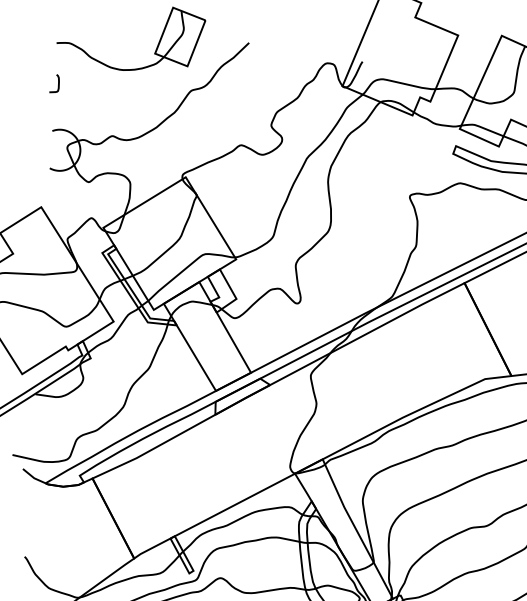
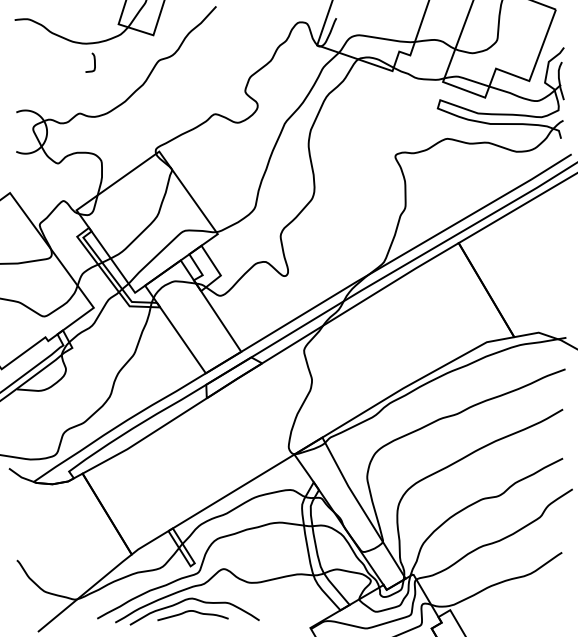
curve: (58, 83) -> (94, 62), moved

